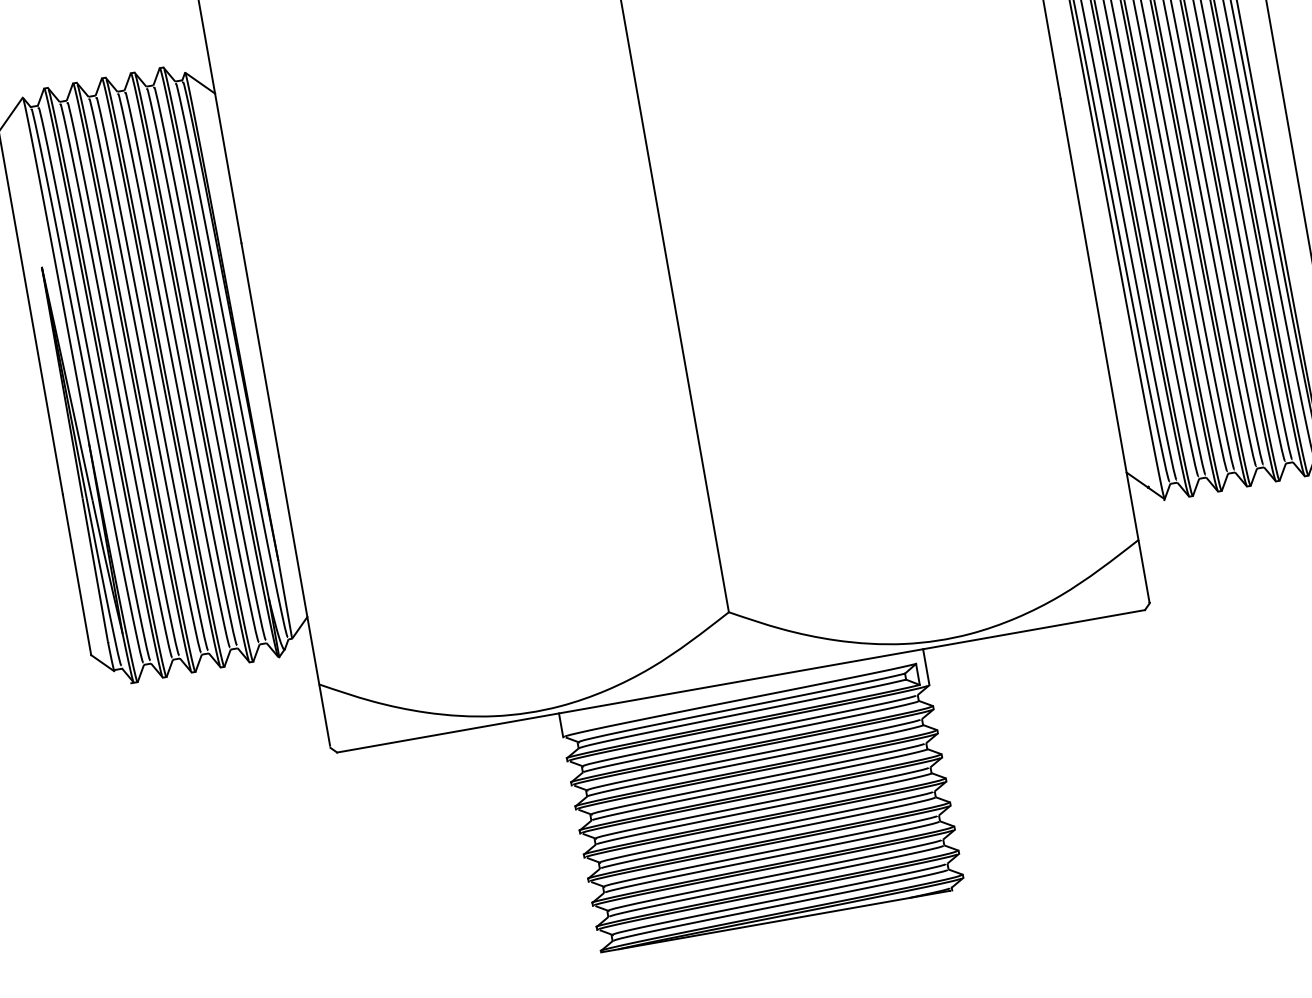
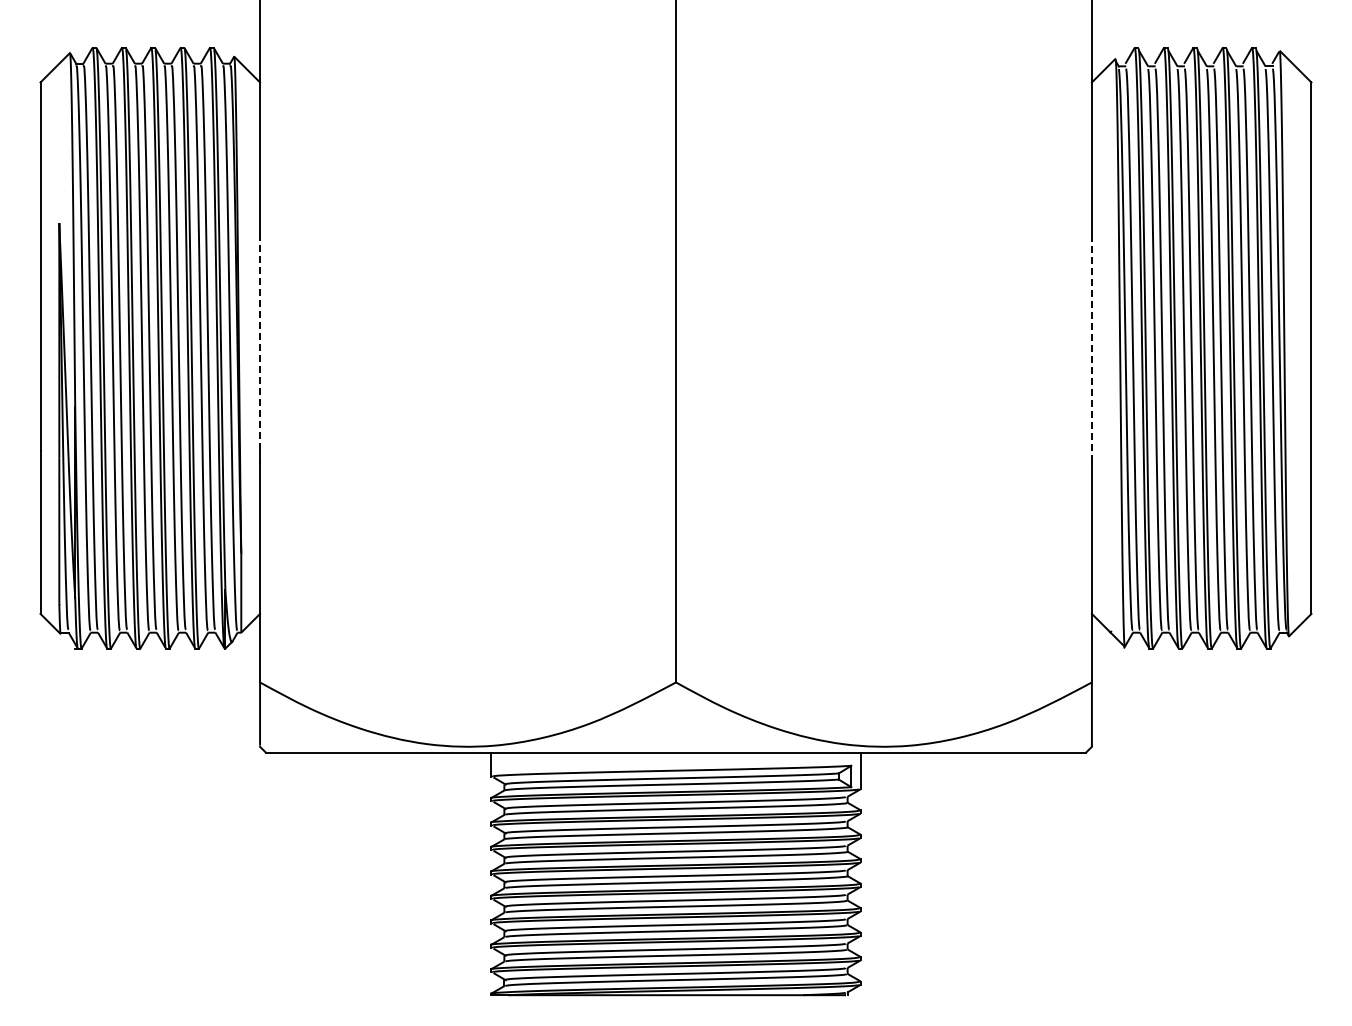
line: (1080, 211) -> (1091, 348), solid -> dashed
line: (260, 350) -> (260, 343), solid -> dashed

